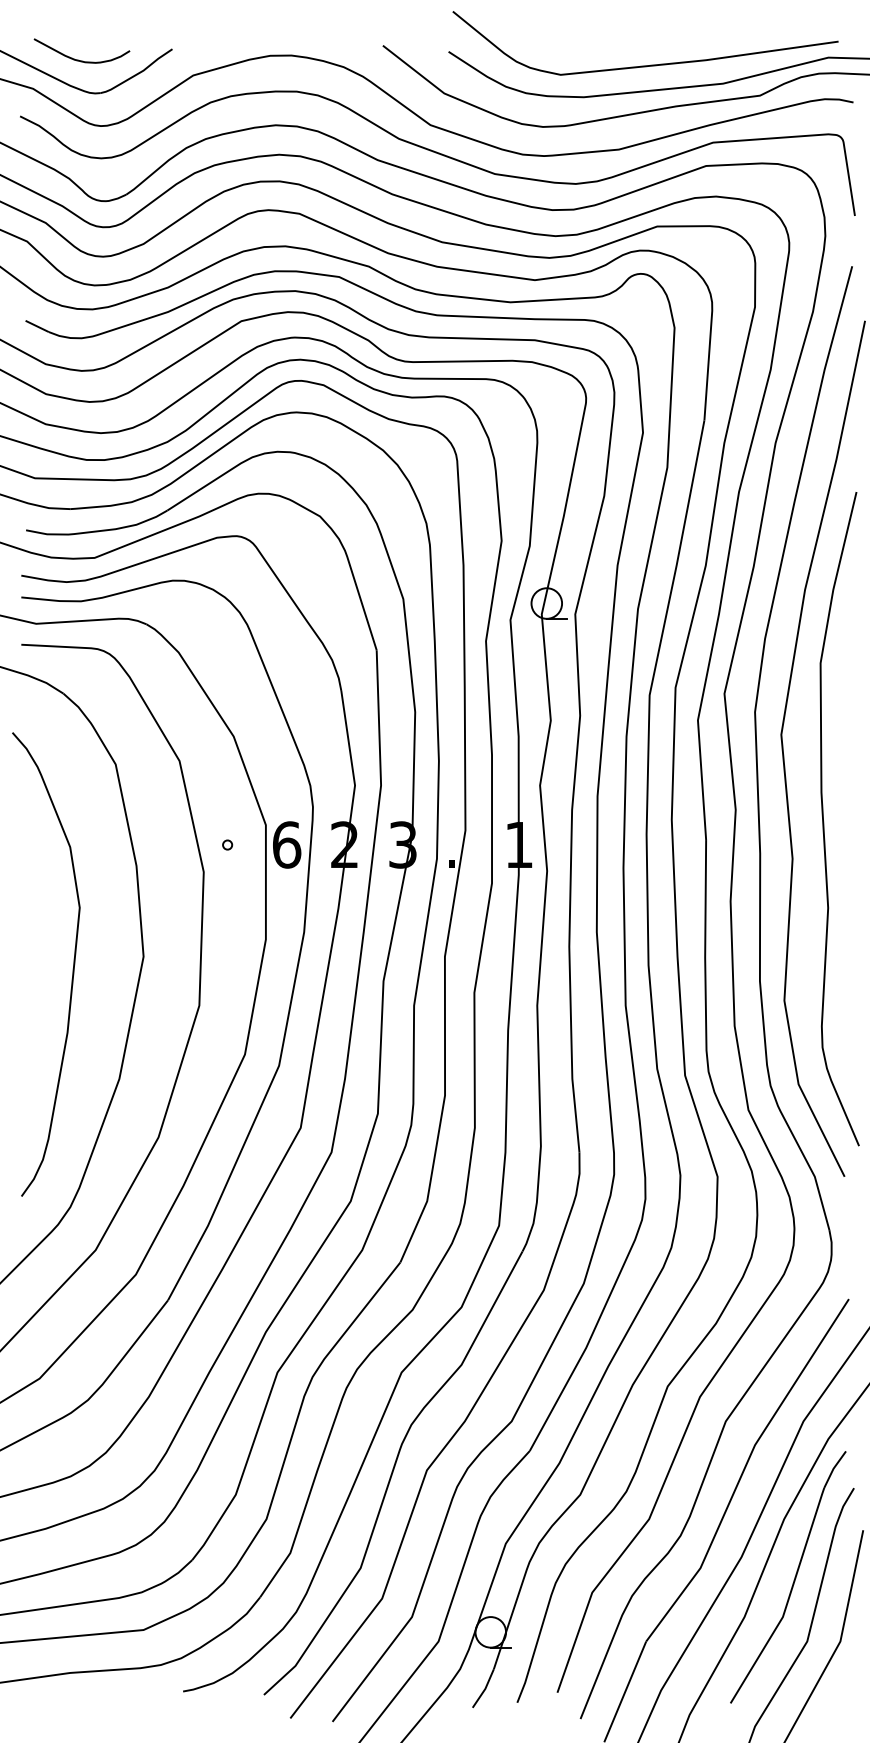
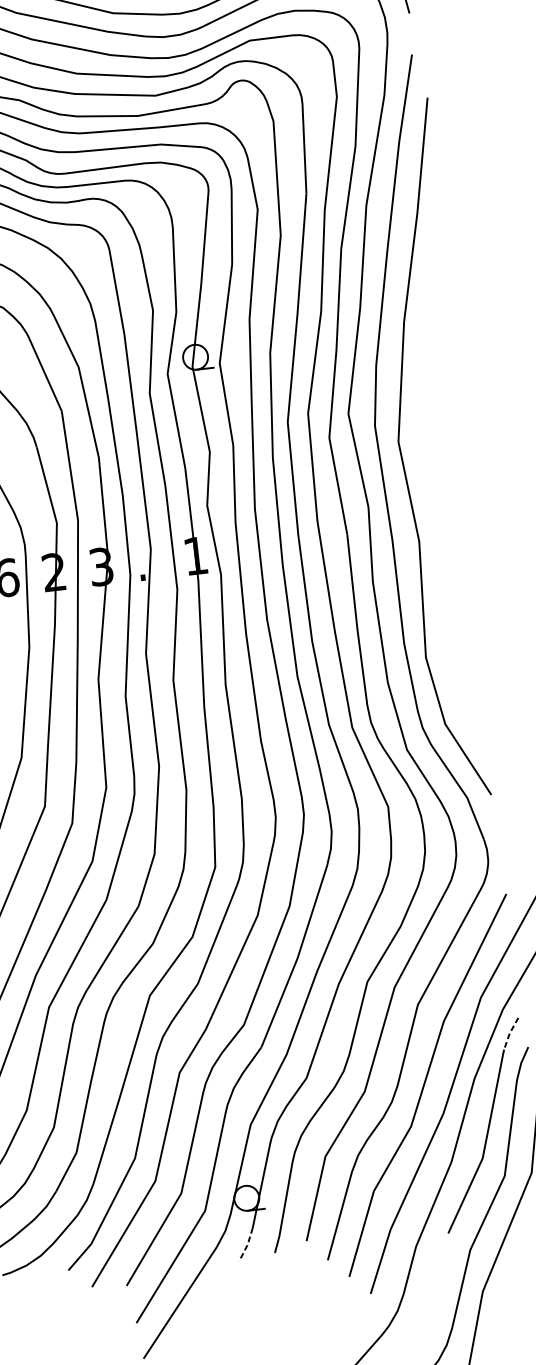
curve: (824, 821) -> (441, 508), removed
line: (833, 1468) -> (509, 1033), solid -> dashed
line: (485, 1688) -> (247, 1244), solid -> dashed

